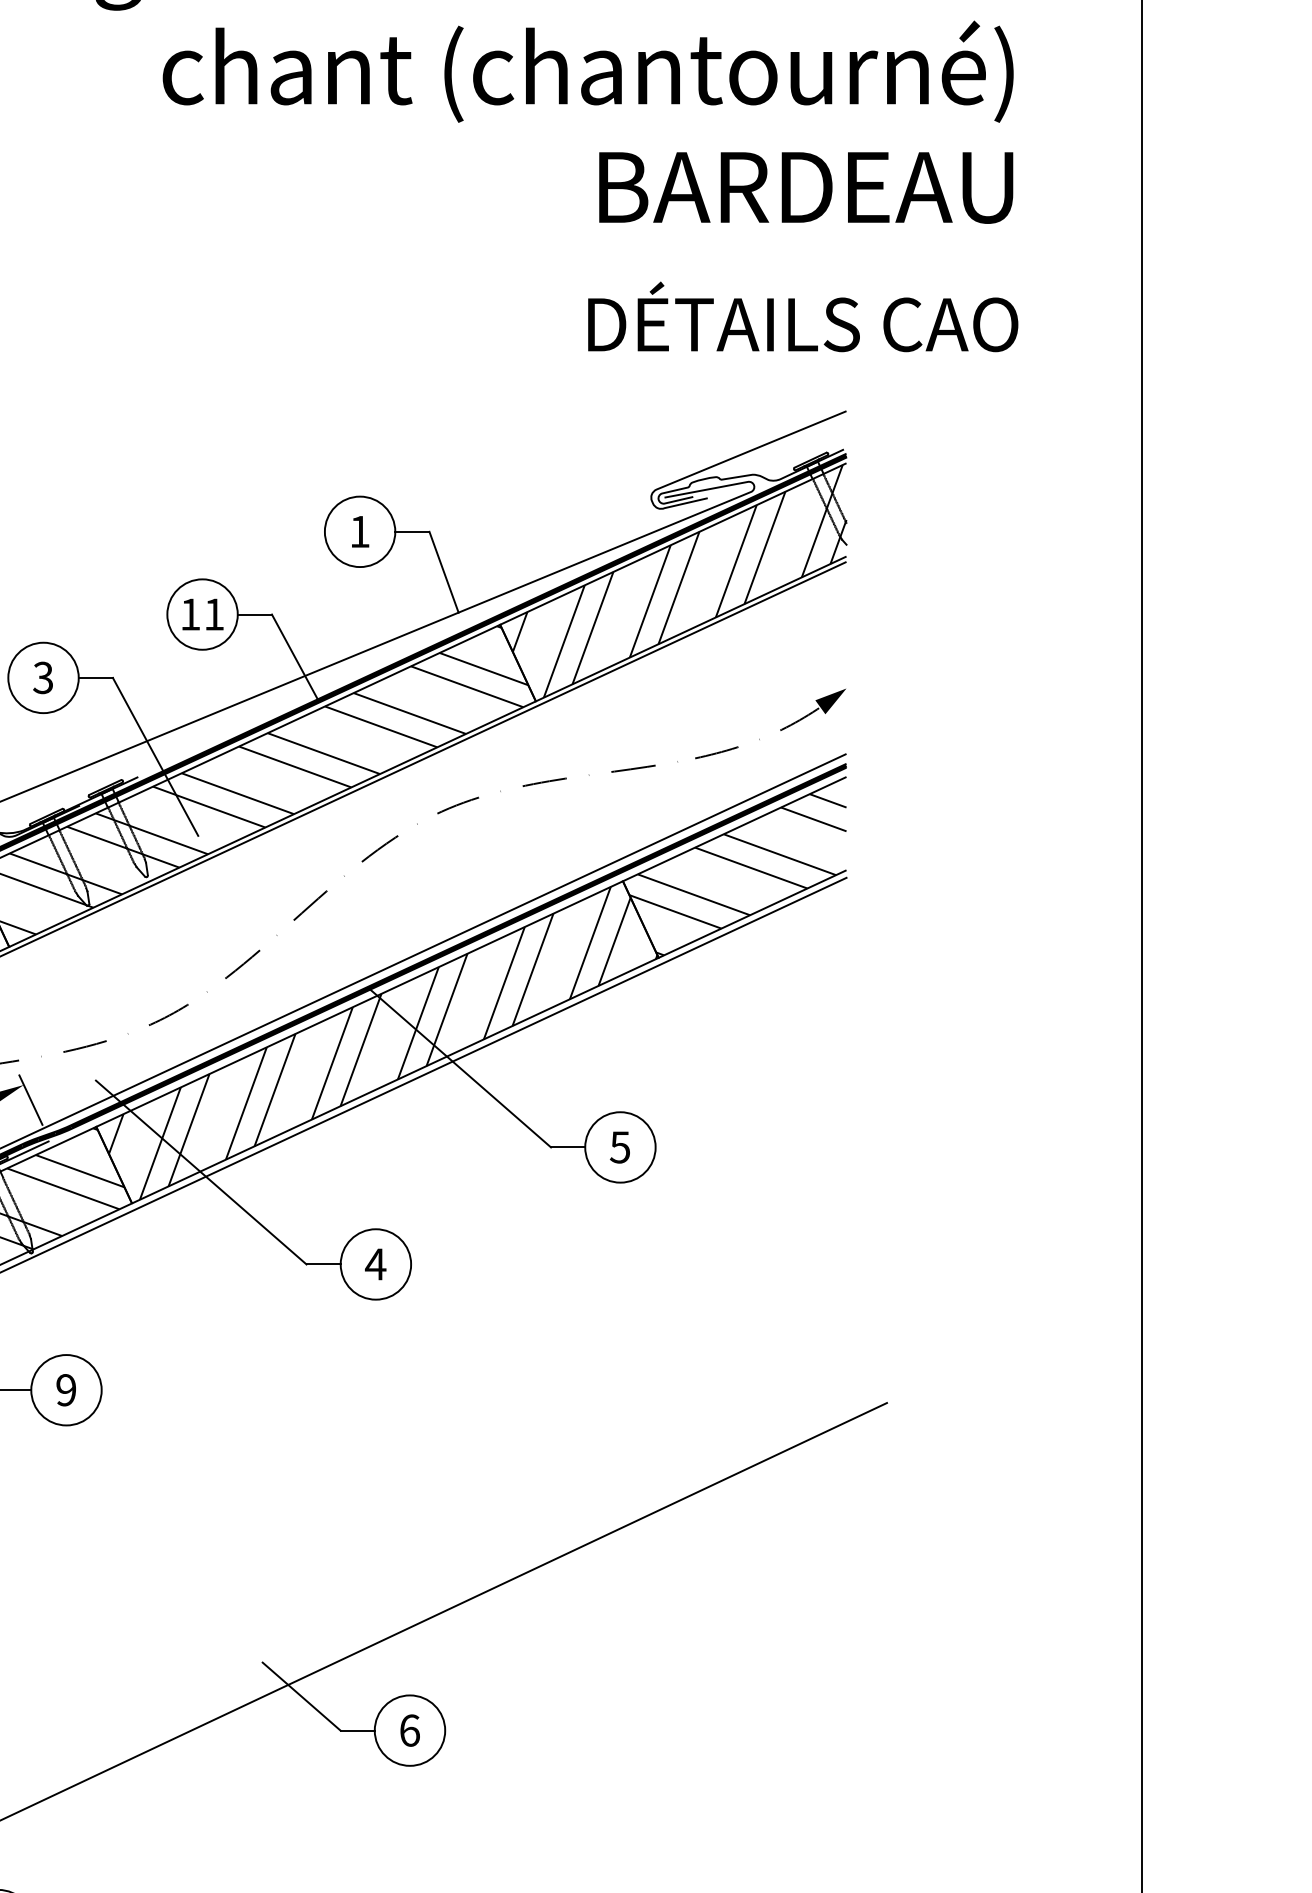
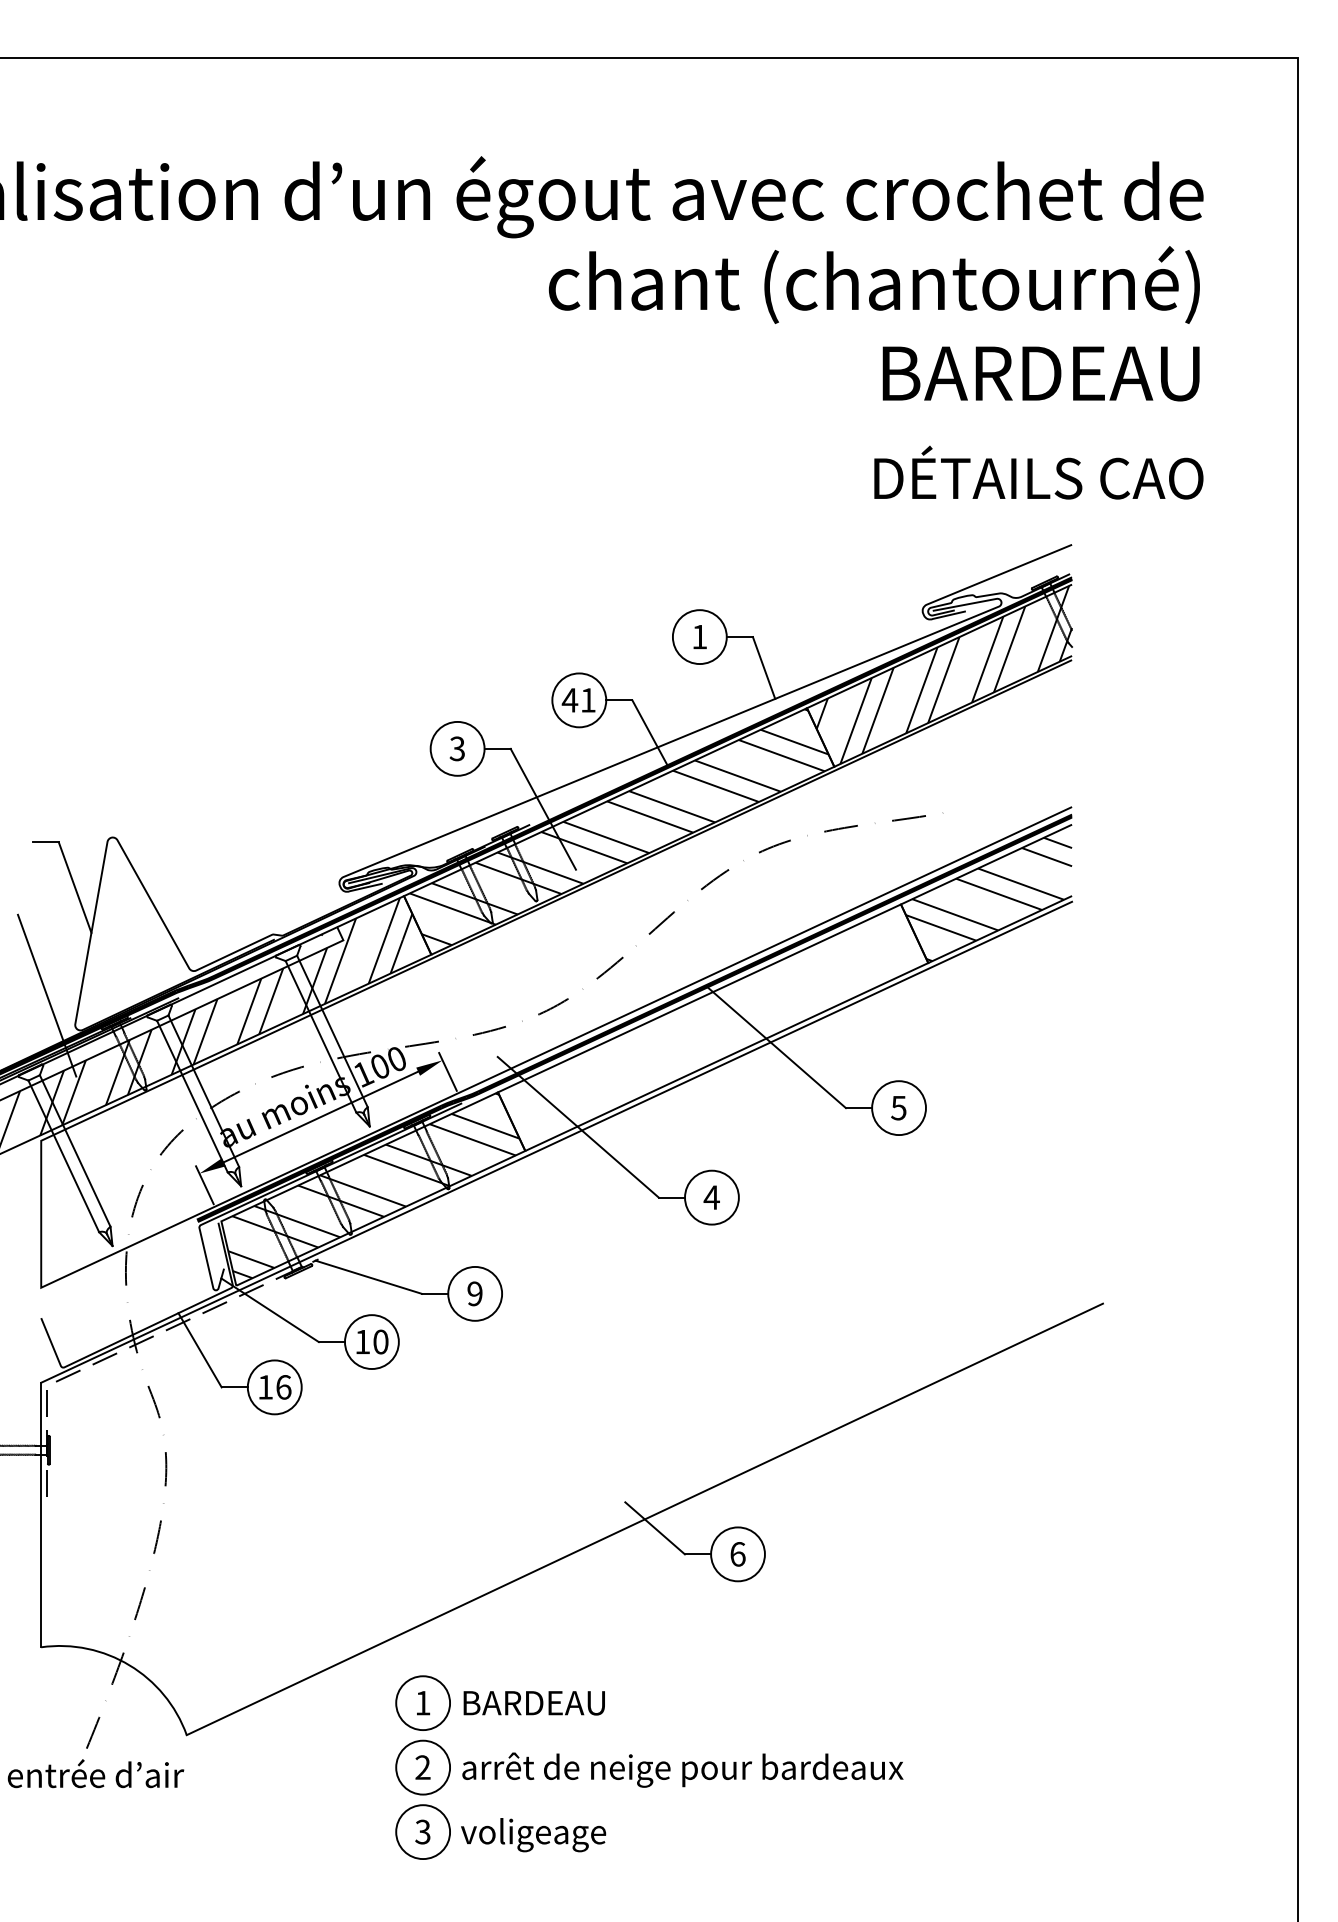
text: (189, 614) -> (569, 700), 11 -> 41
part: (780, 729) -> (1021, 788), removed
hatch: (383, 1043) -> (717, 1028), removed

